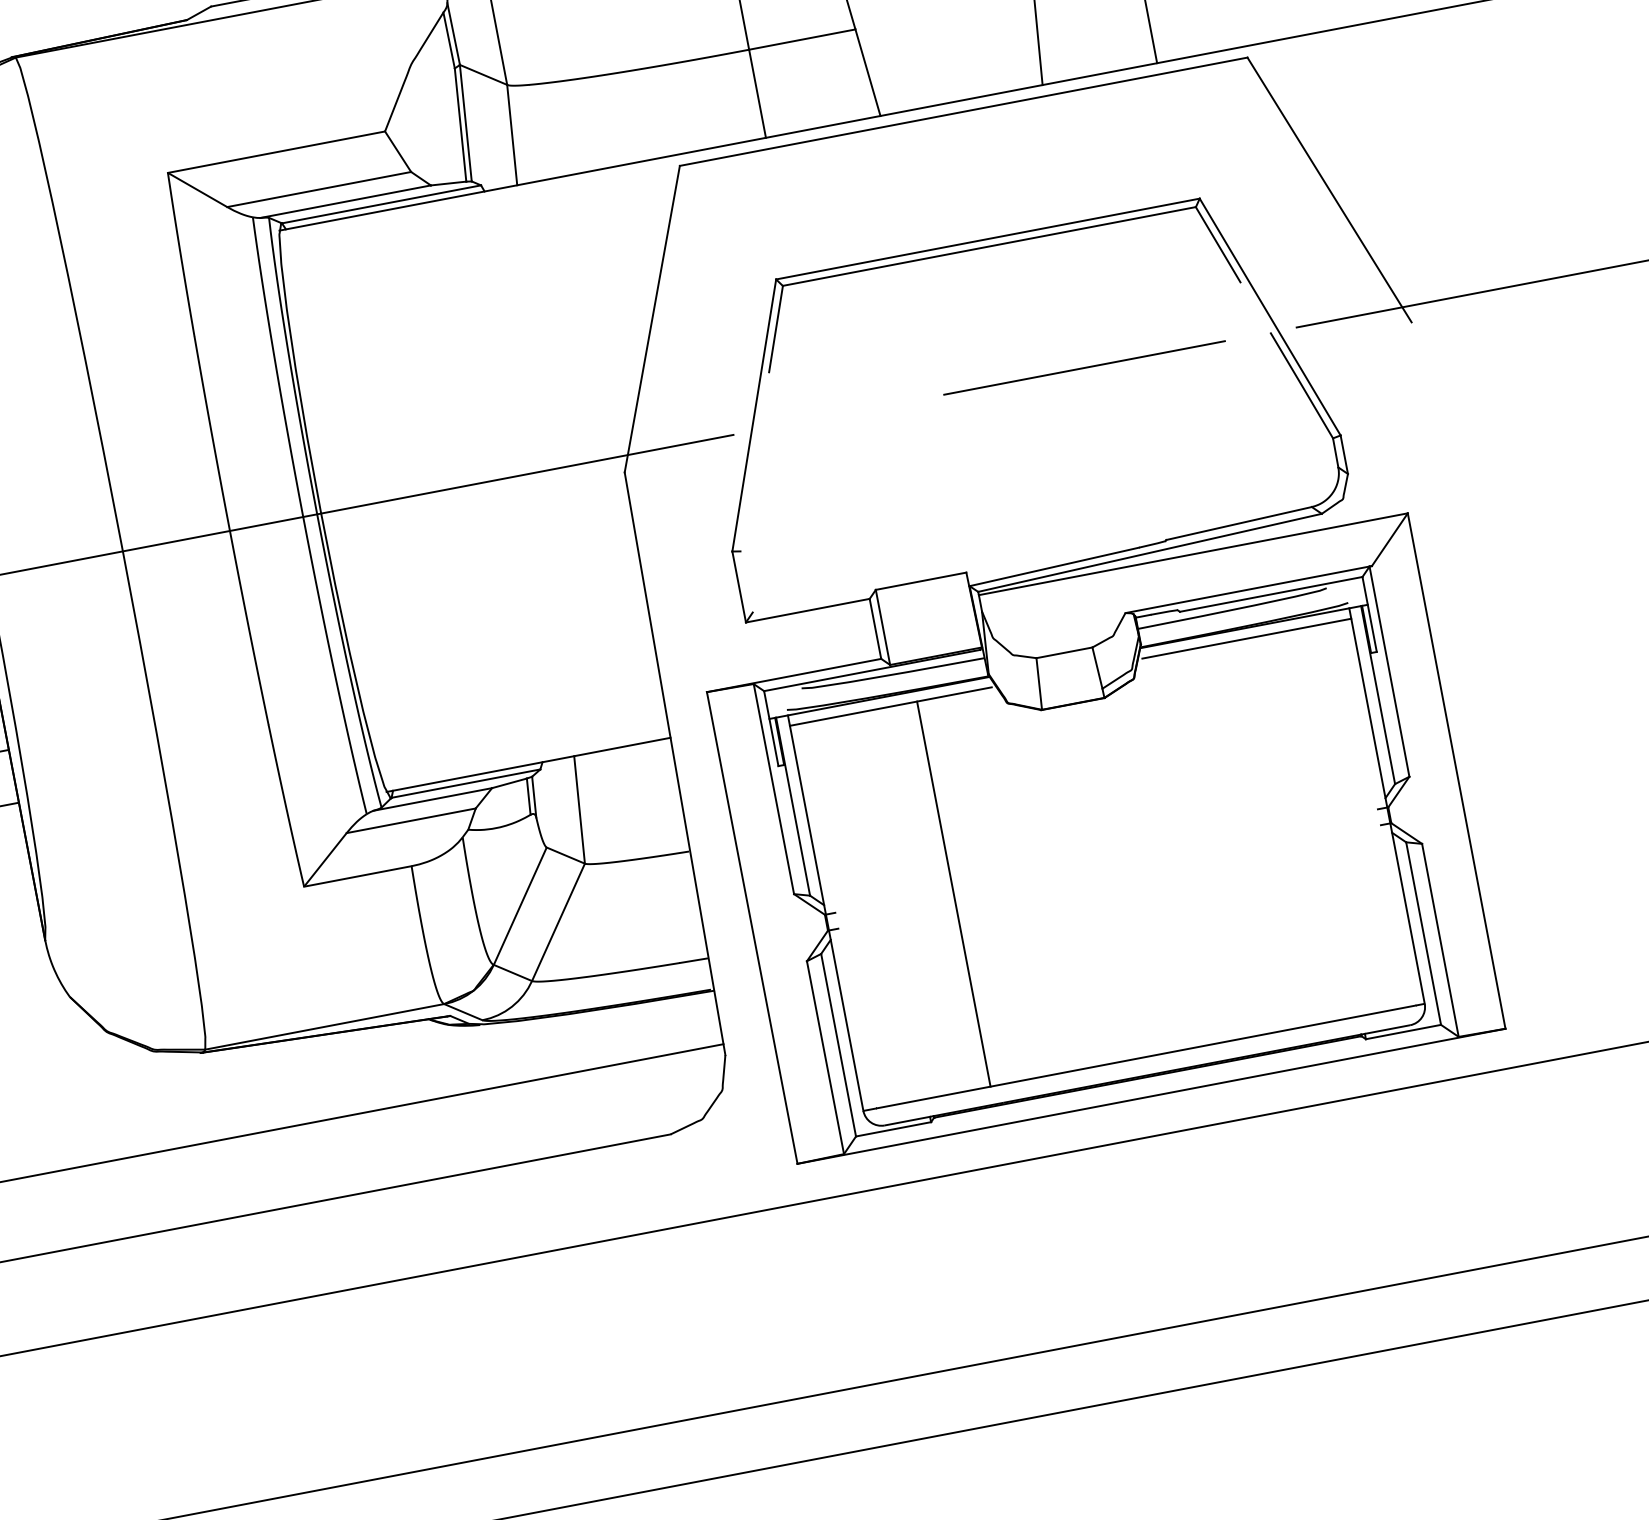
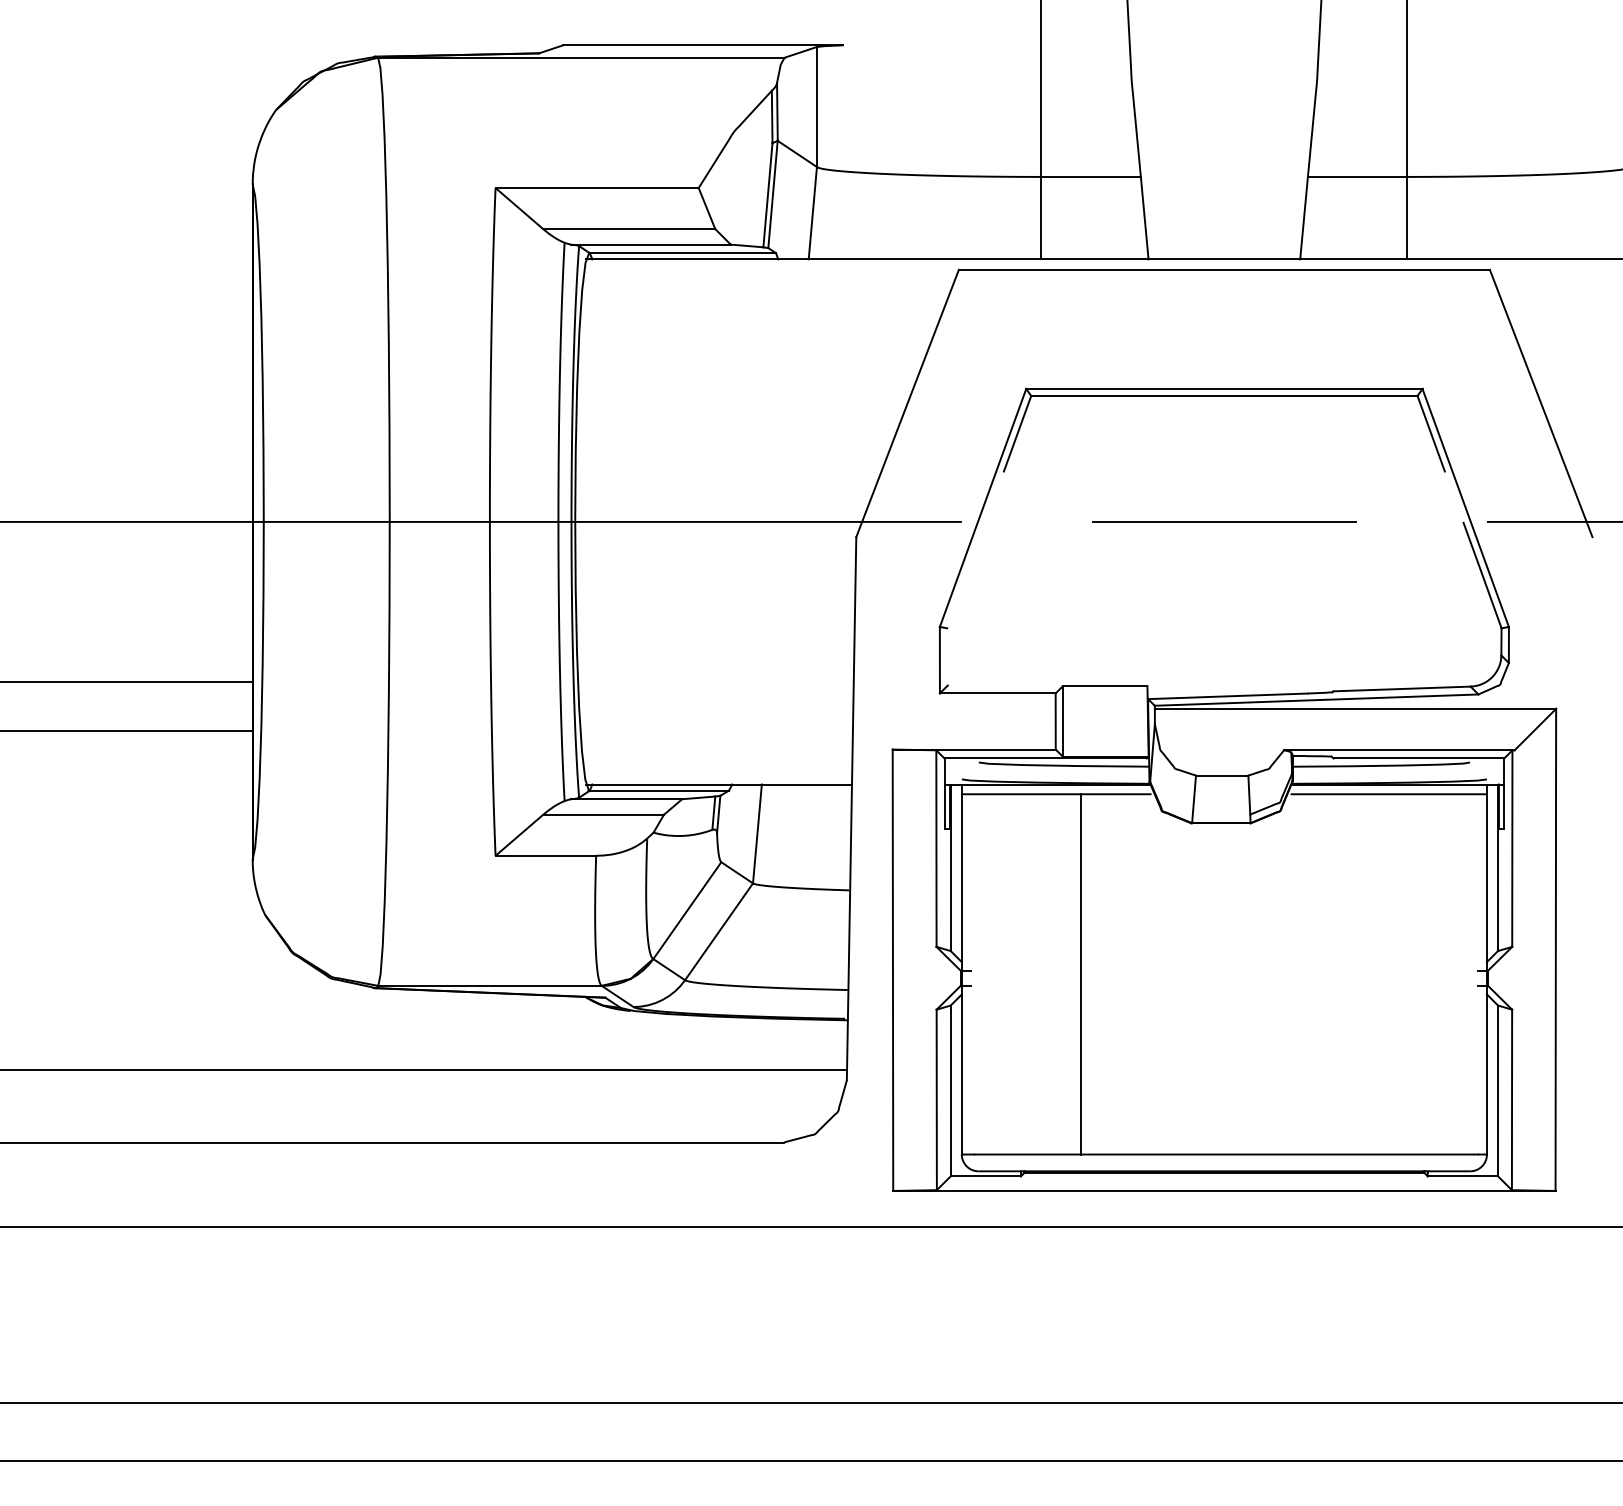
line: (1084, 367) -> (1224, 521), moved

